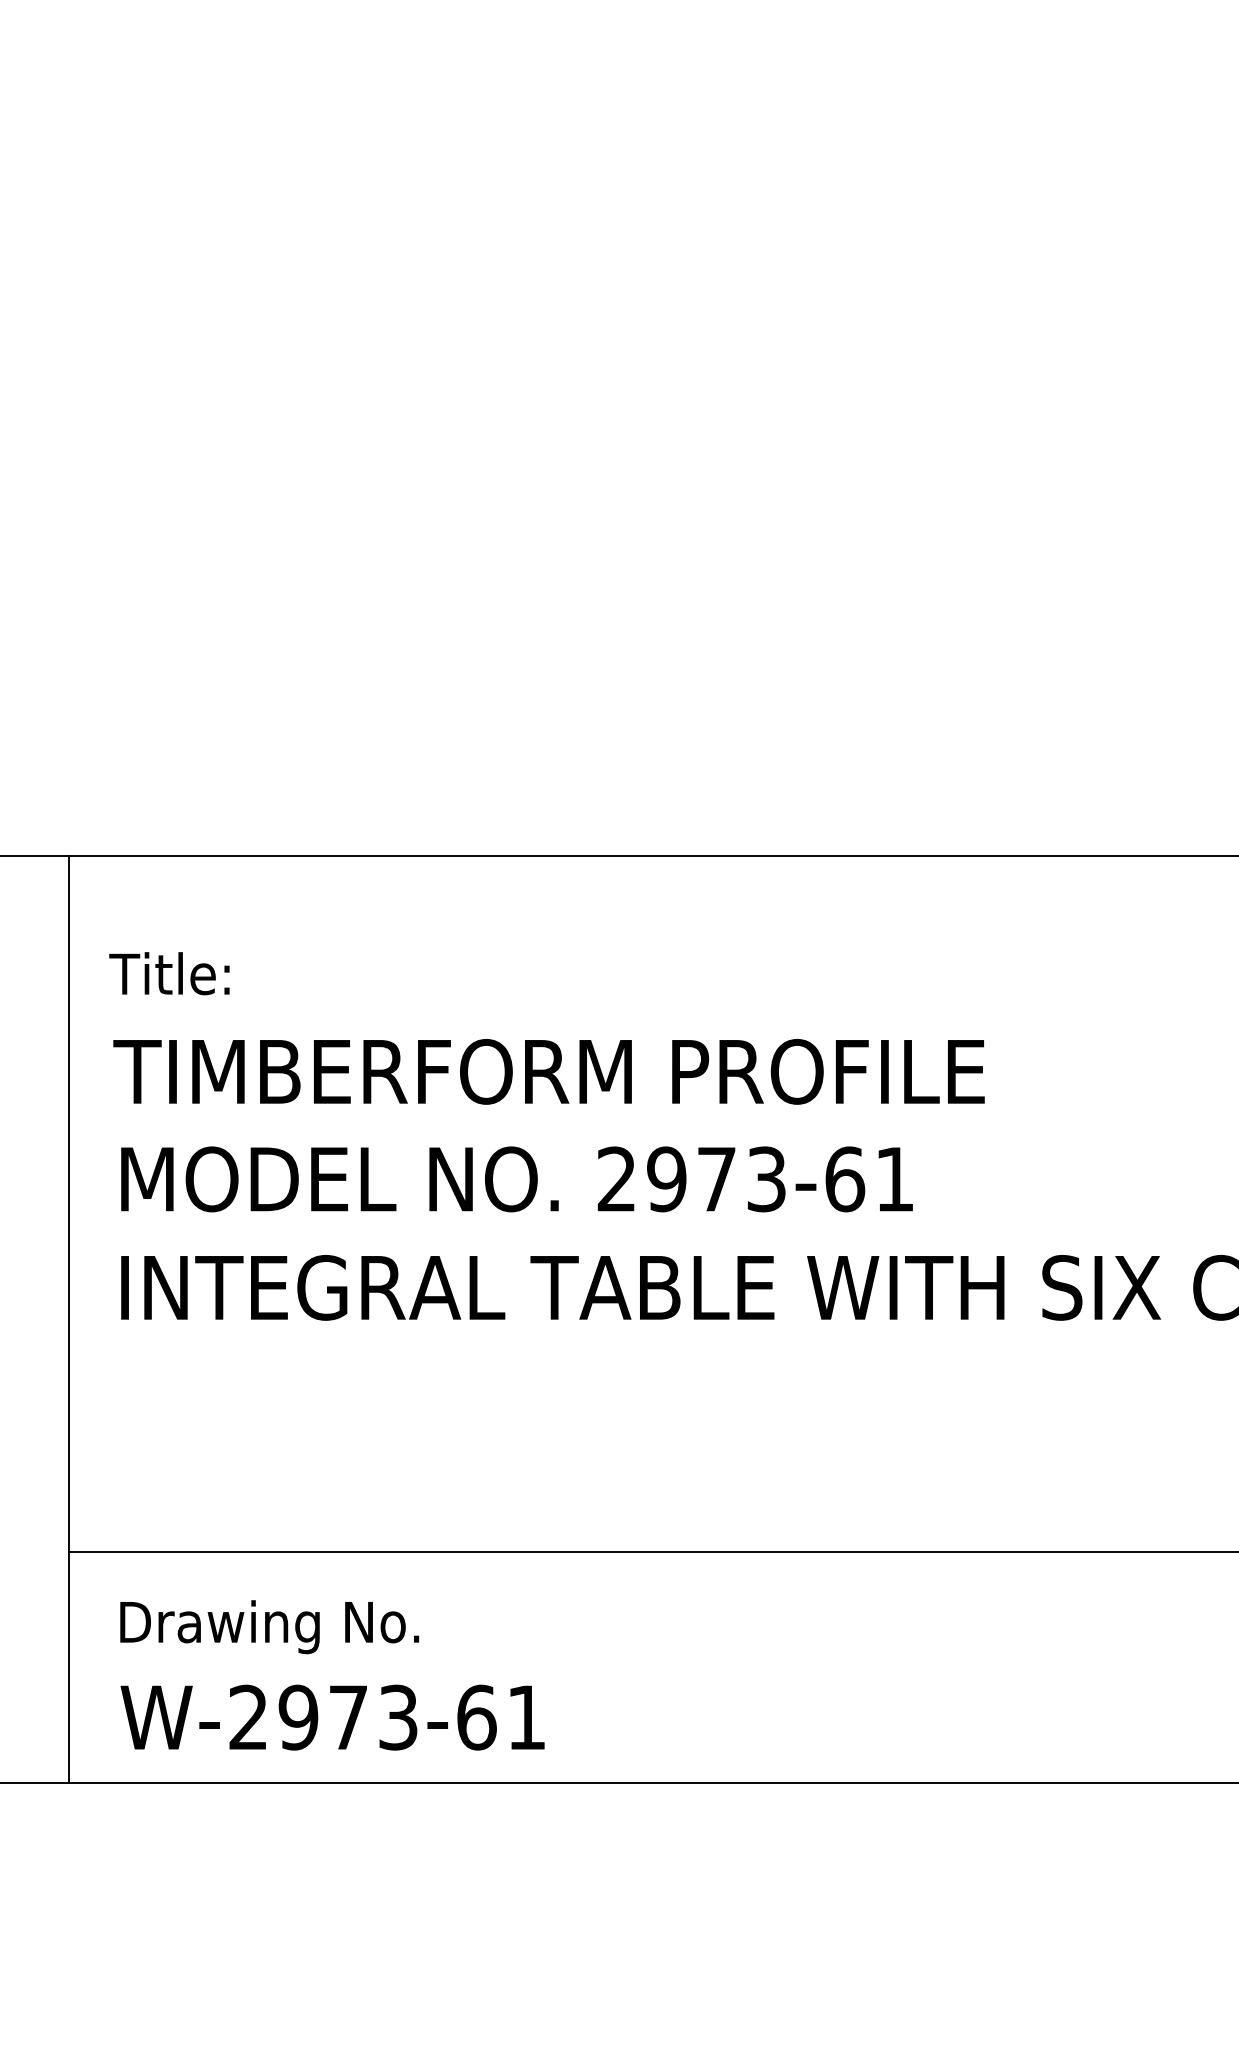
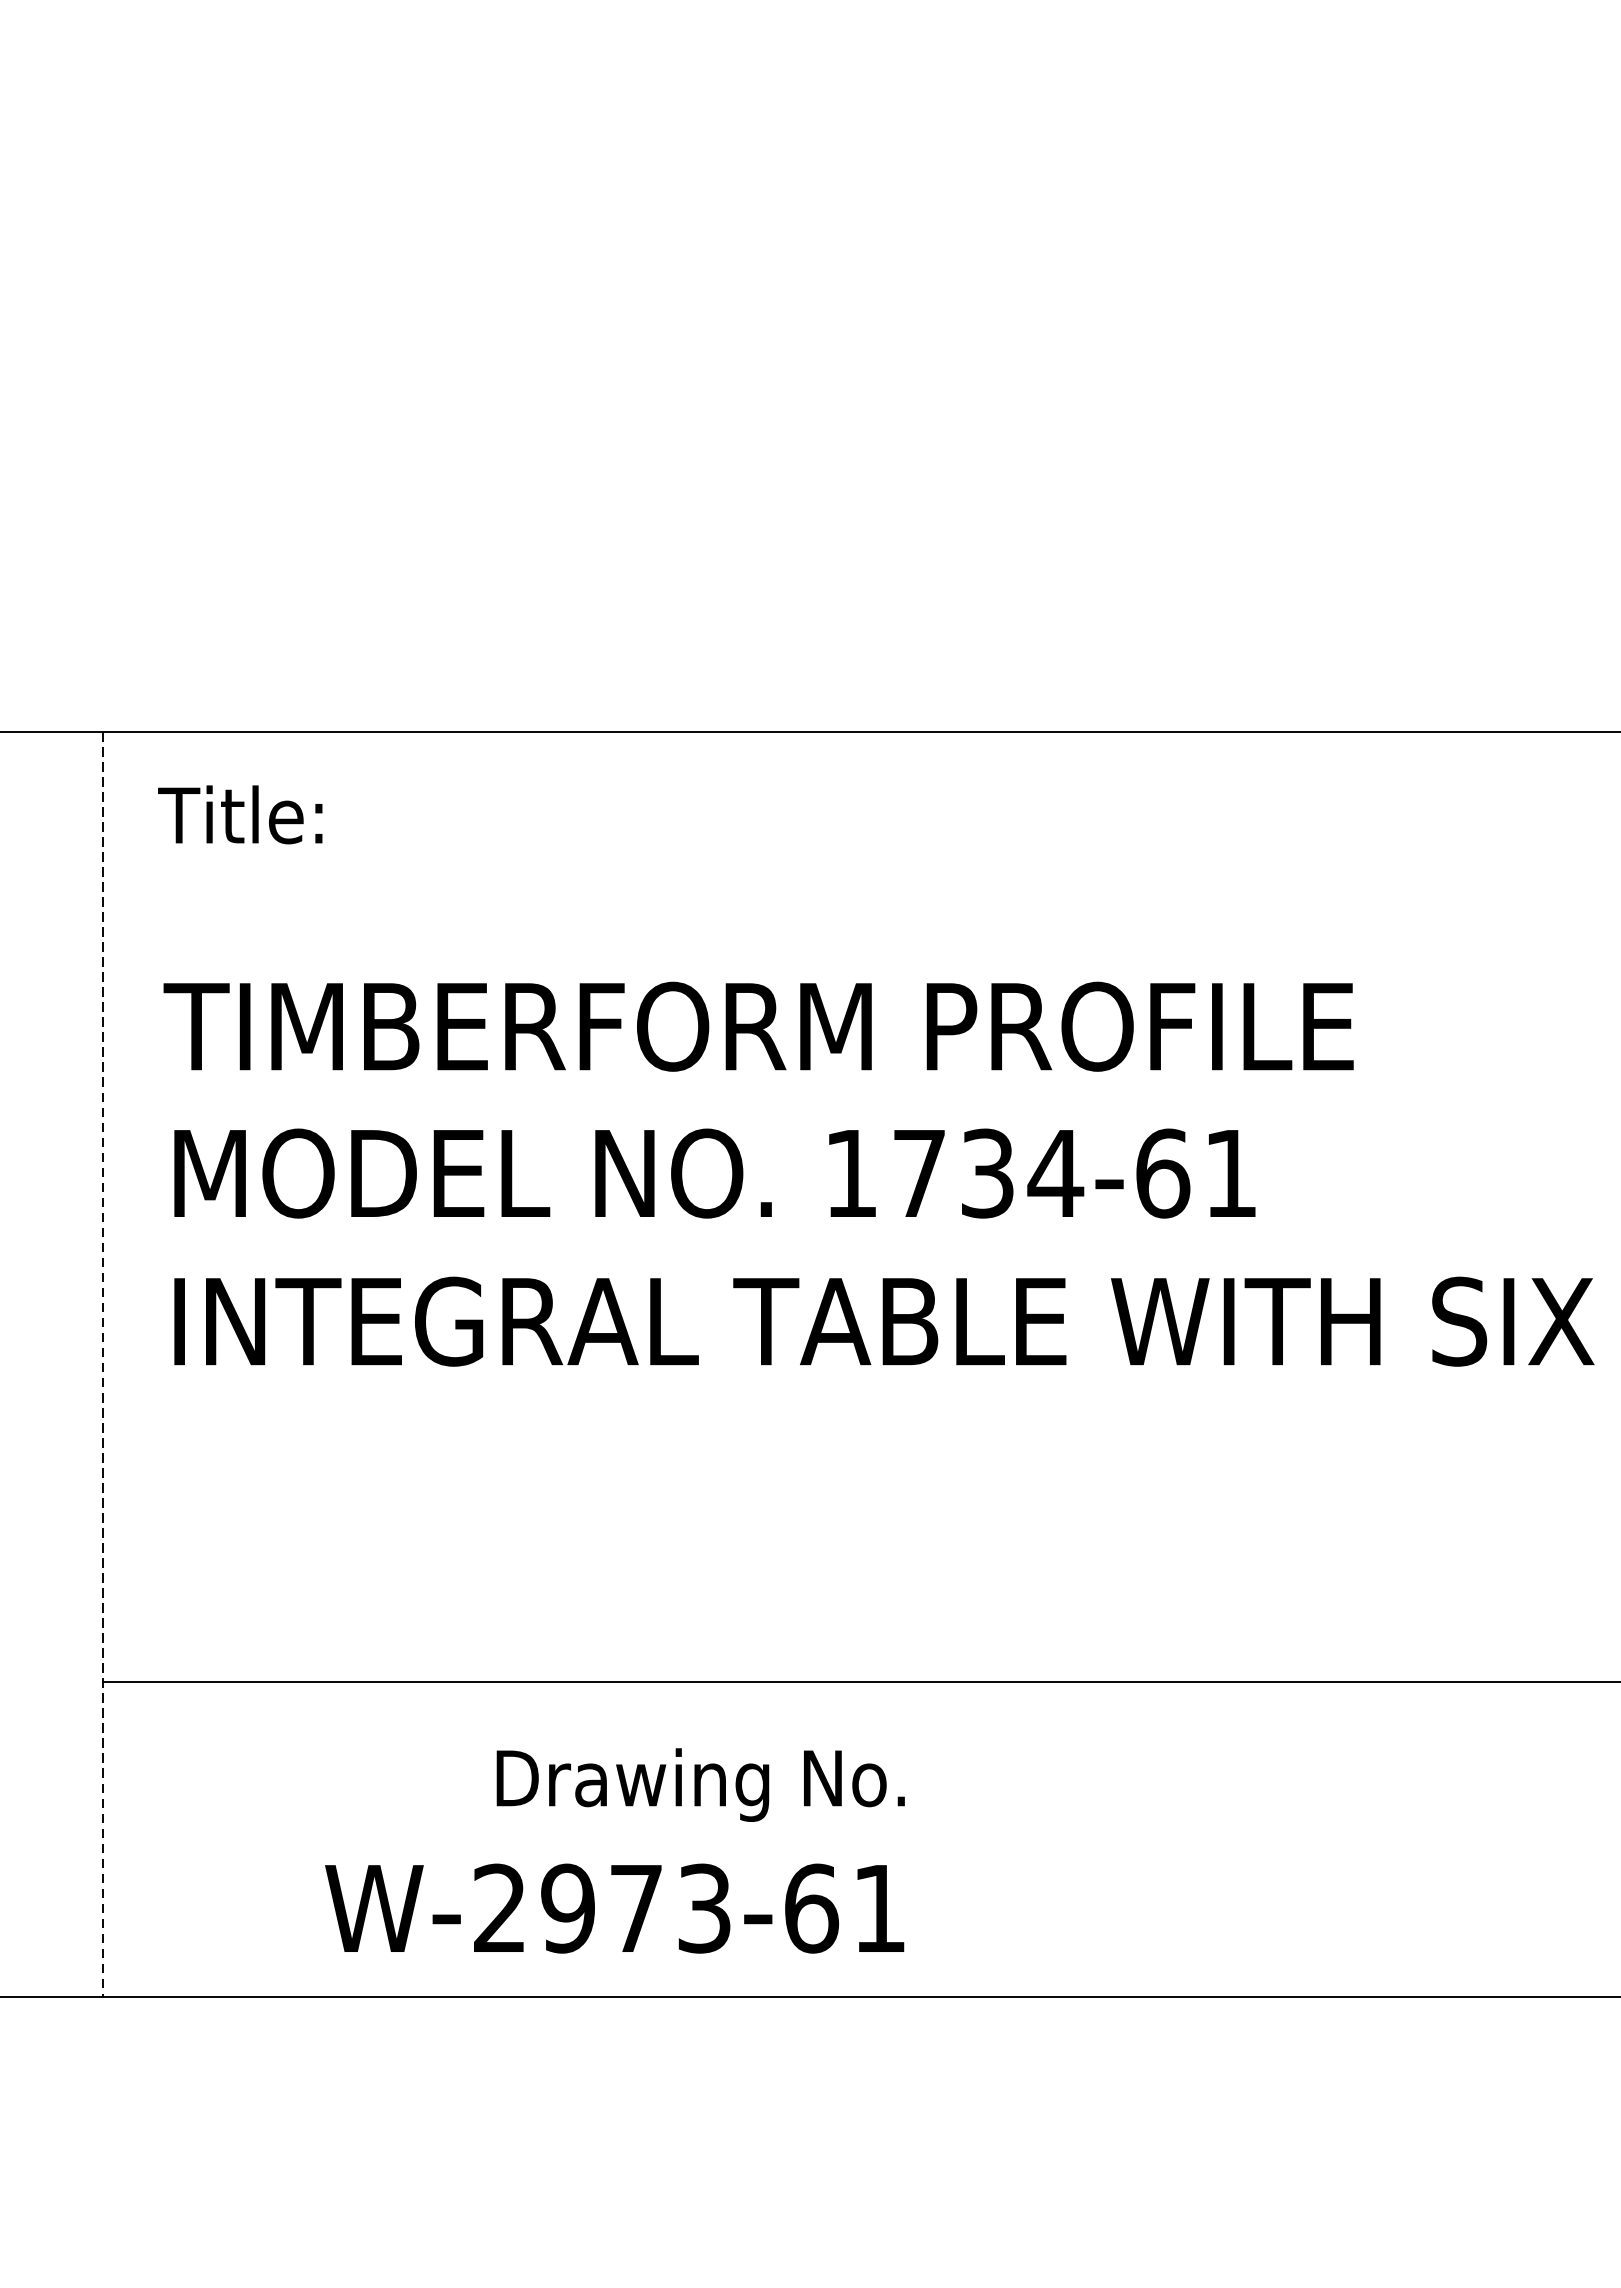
text: (169, 973) -> (240, 814), moved
text: (692, 1179) -> (954, 1173), 2973-61 -> 1734-61
line: (68, 1319) -> (102, 1364), solid -> dashed
text: (269, 1627) -> (700, 1785), moved
text: (332, 1717) -> (614, 1908), moved

